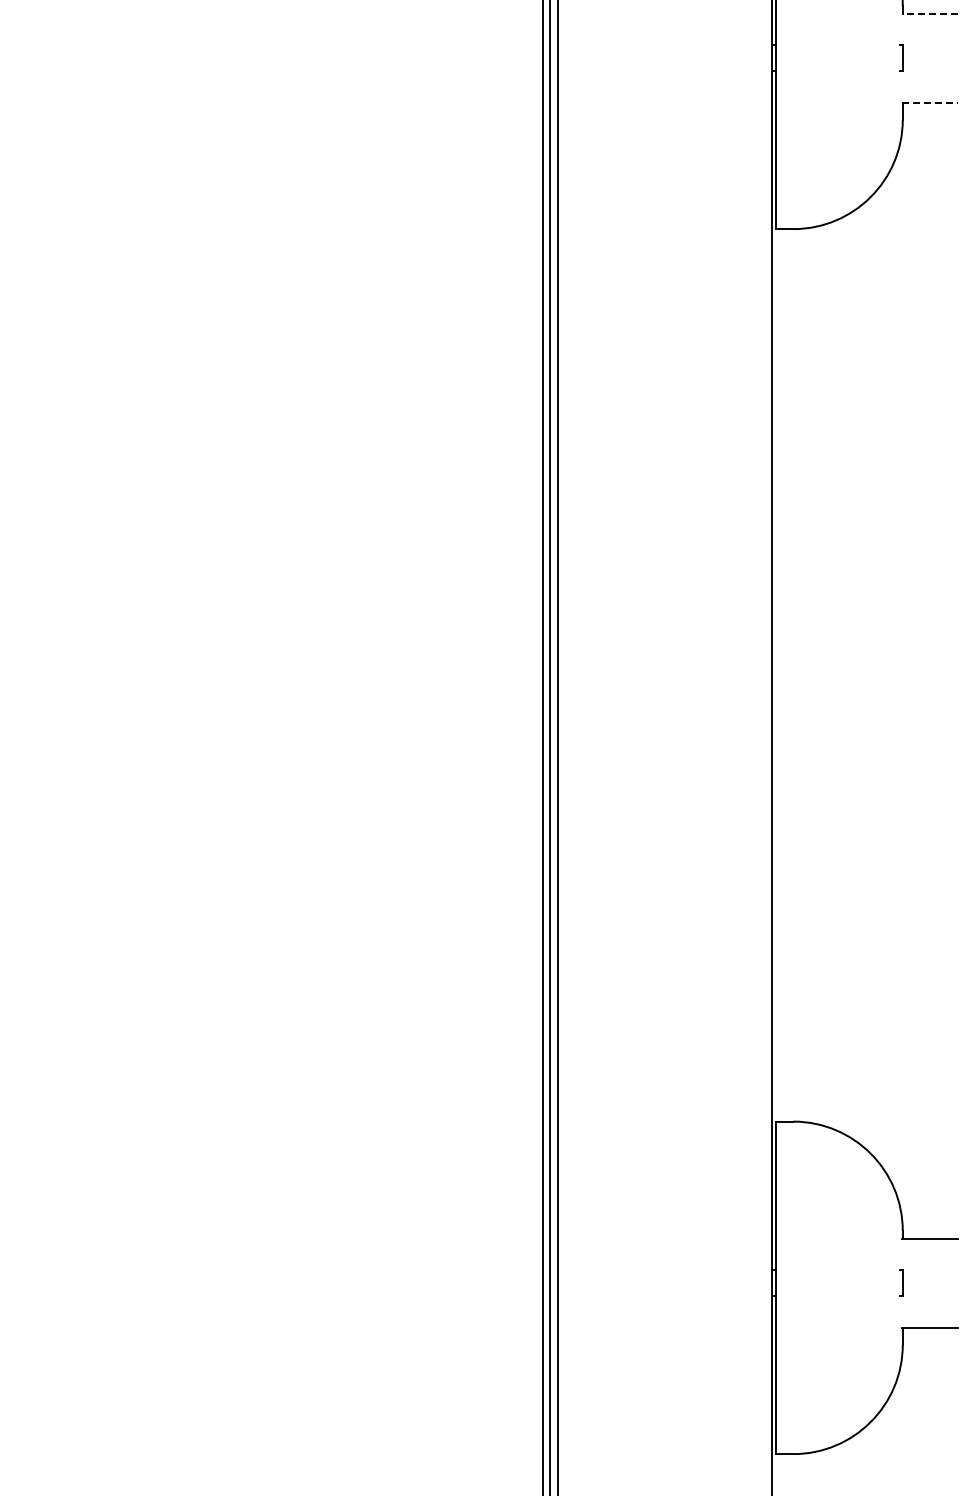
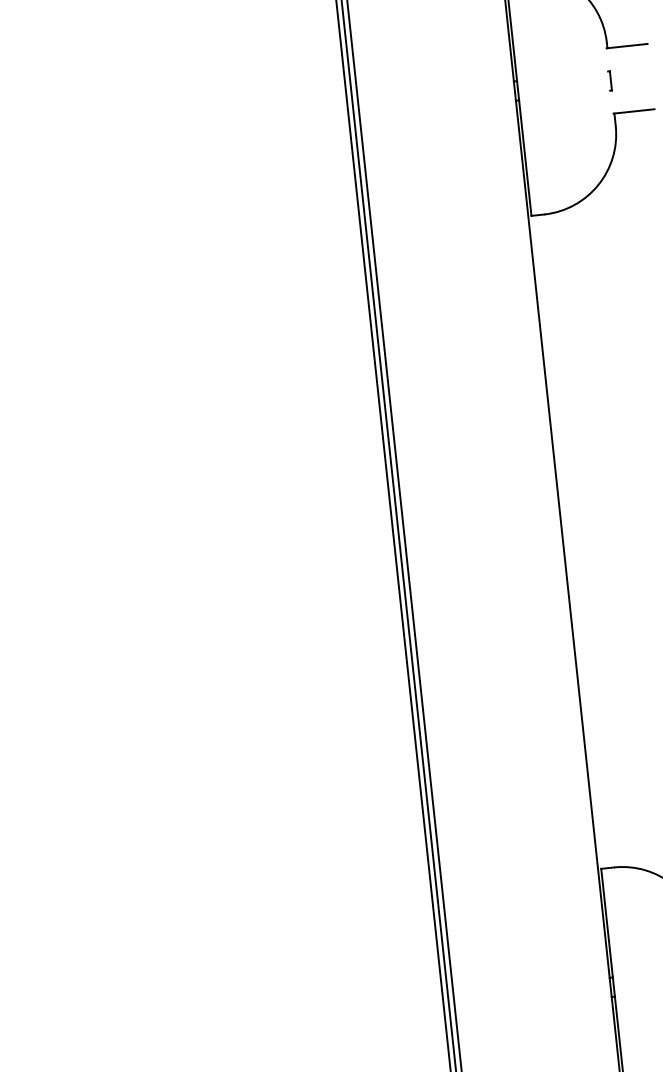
line: (929, 13) -> (626, 46), dashed -> solid
line: (929, 102) -> (633, 111), dashed -> solid

